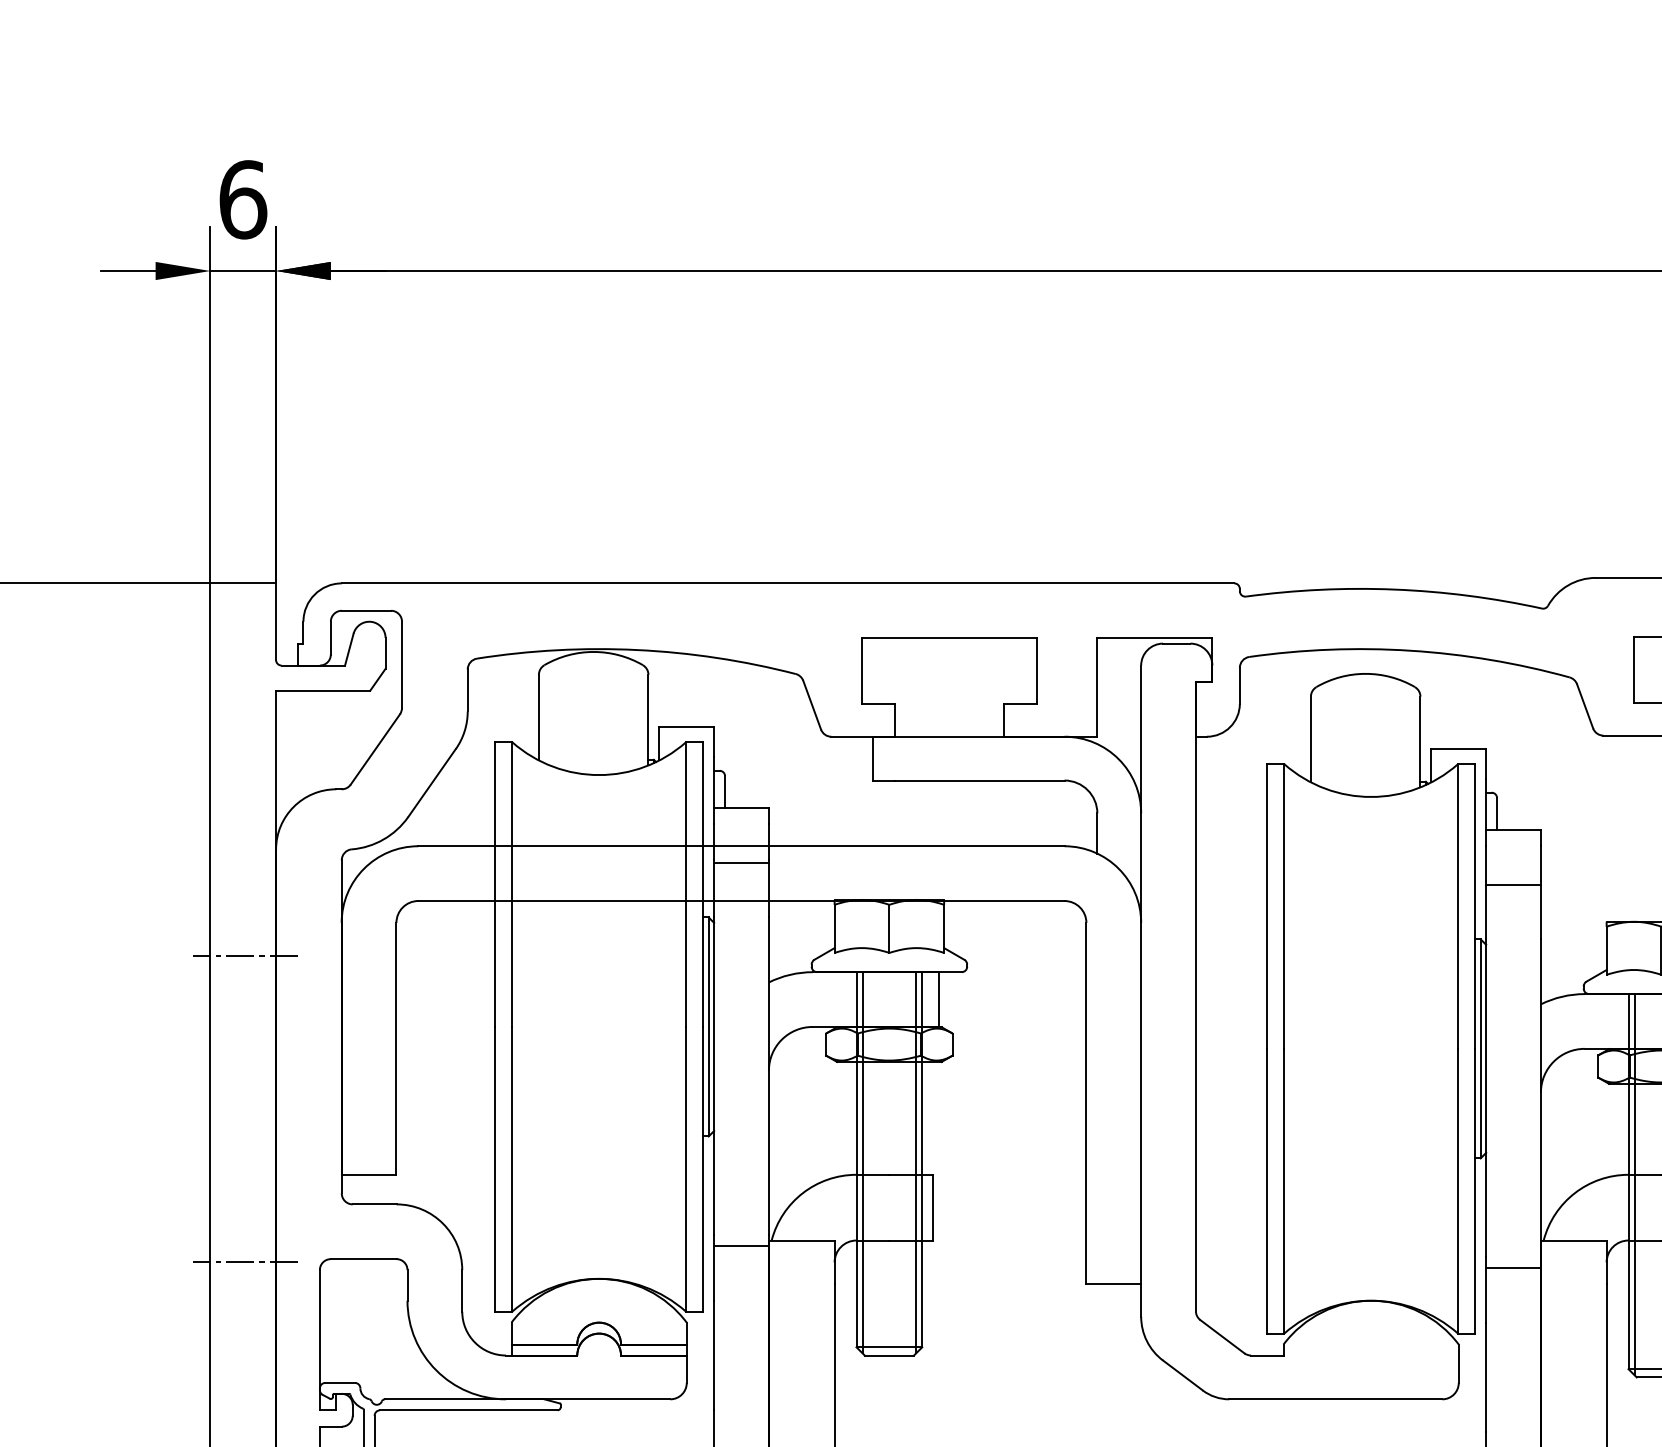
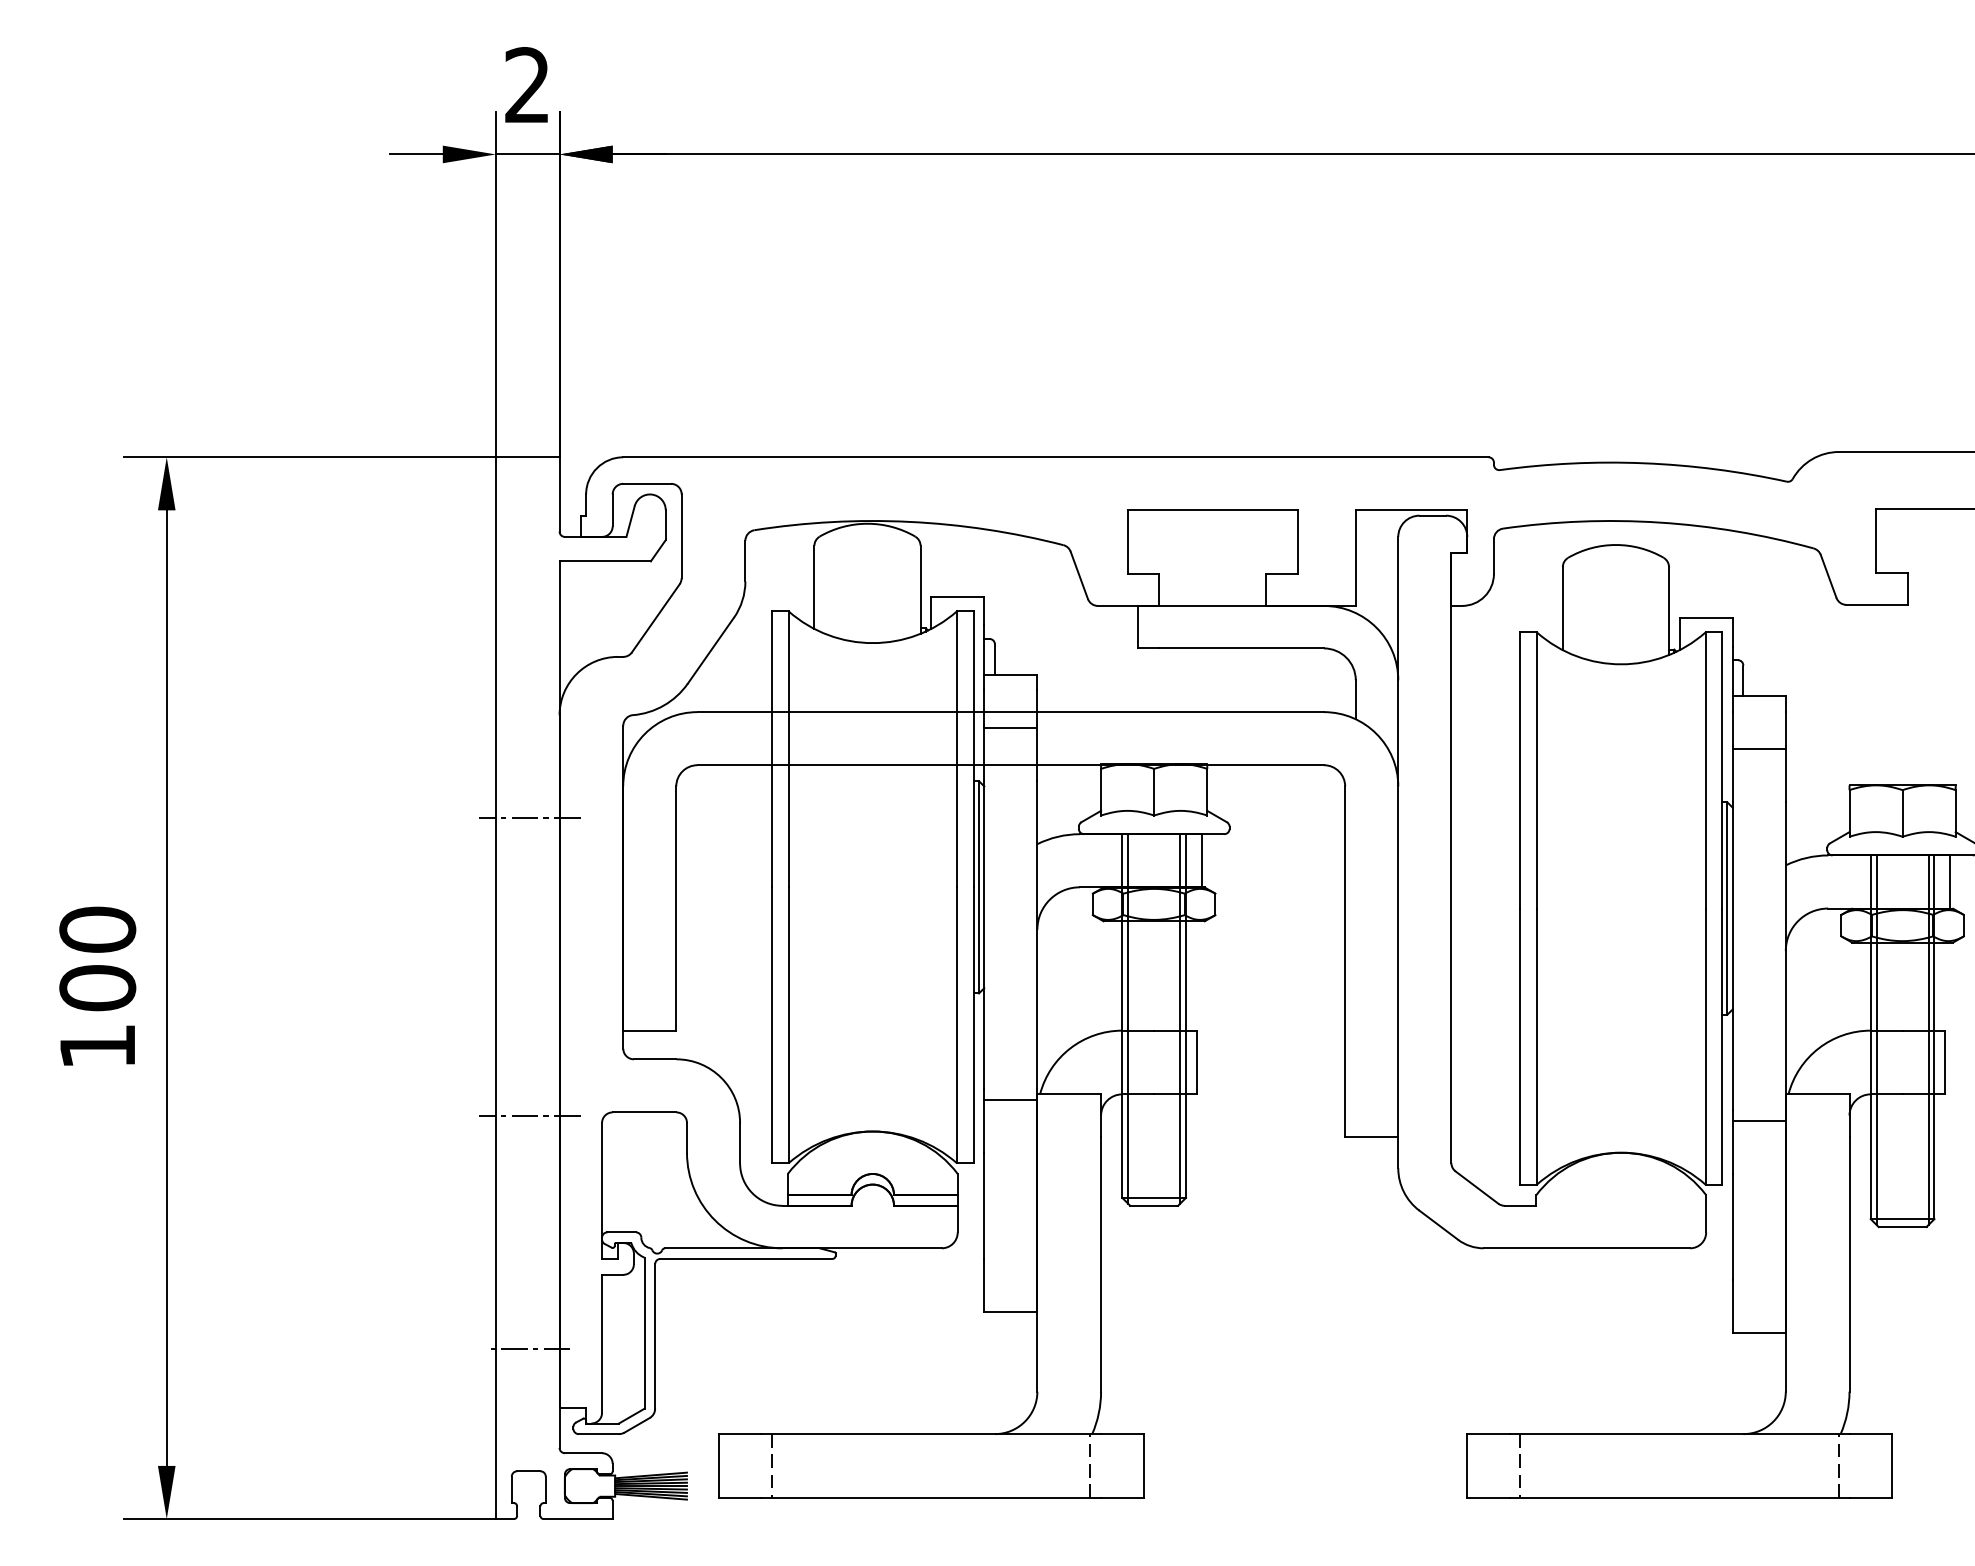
text: (244, 199) -> (528, 85), 6 -> 2

